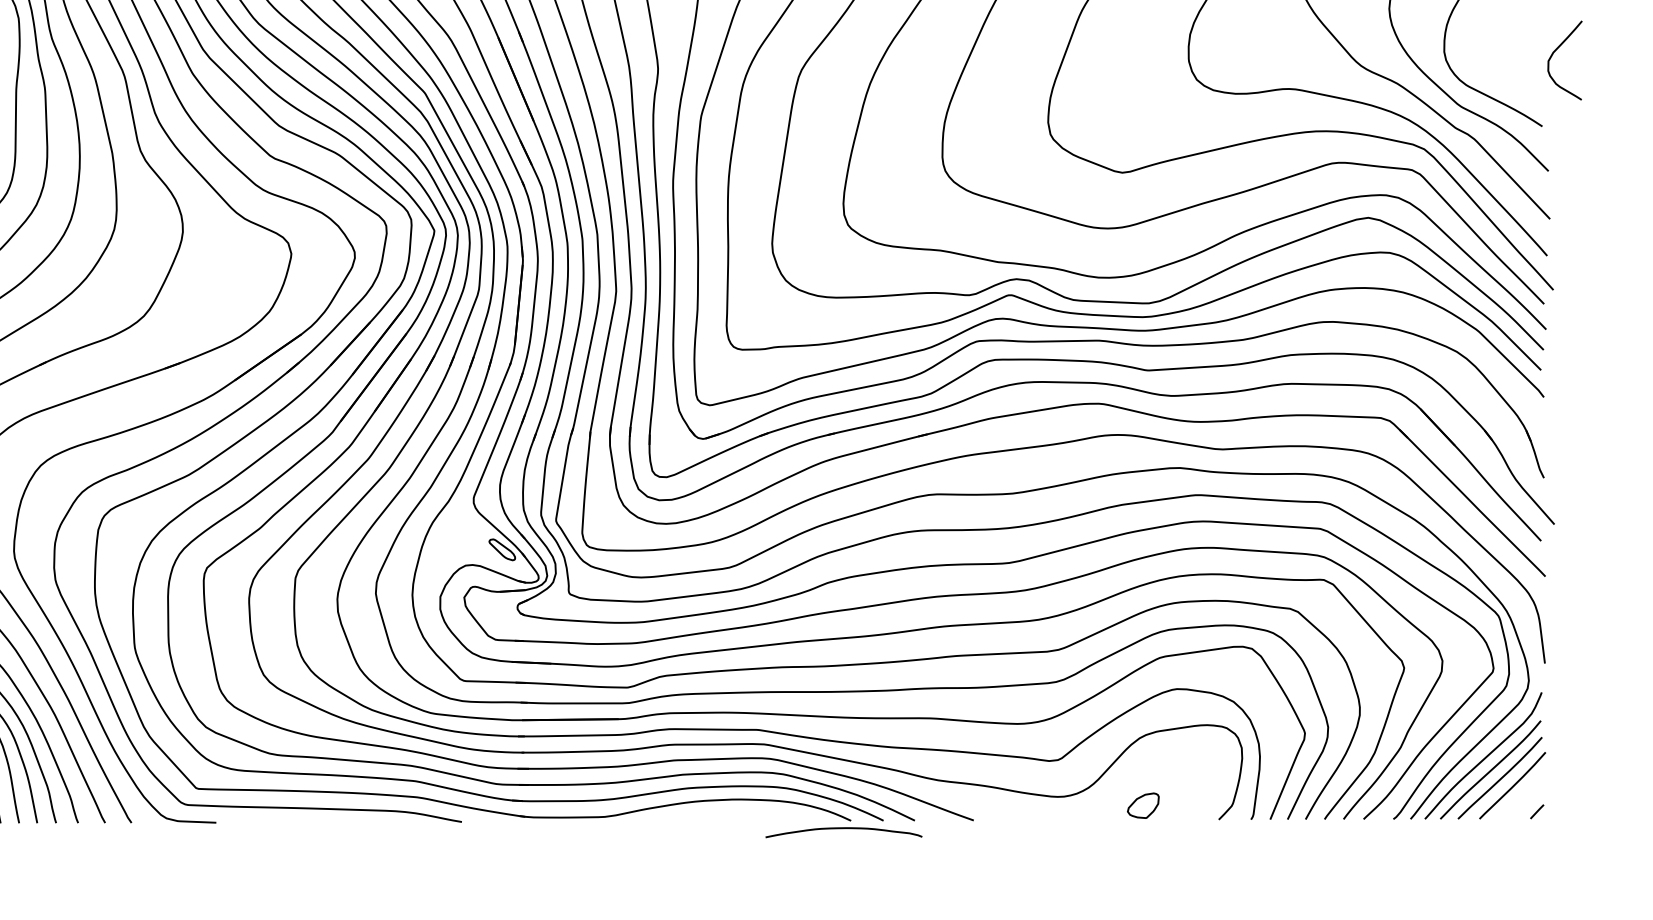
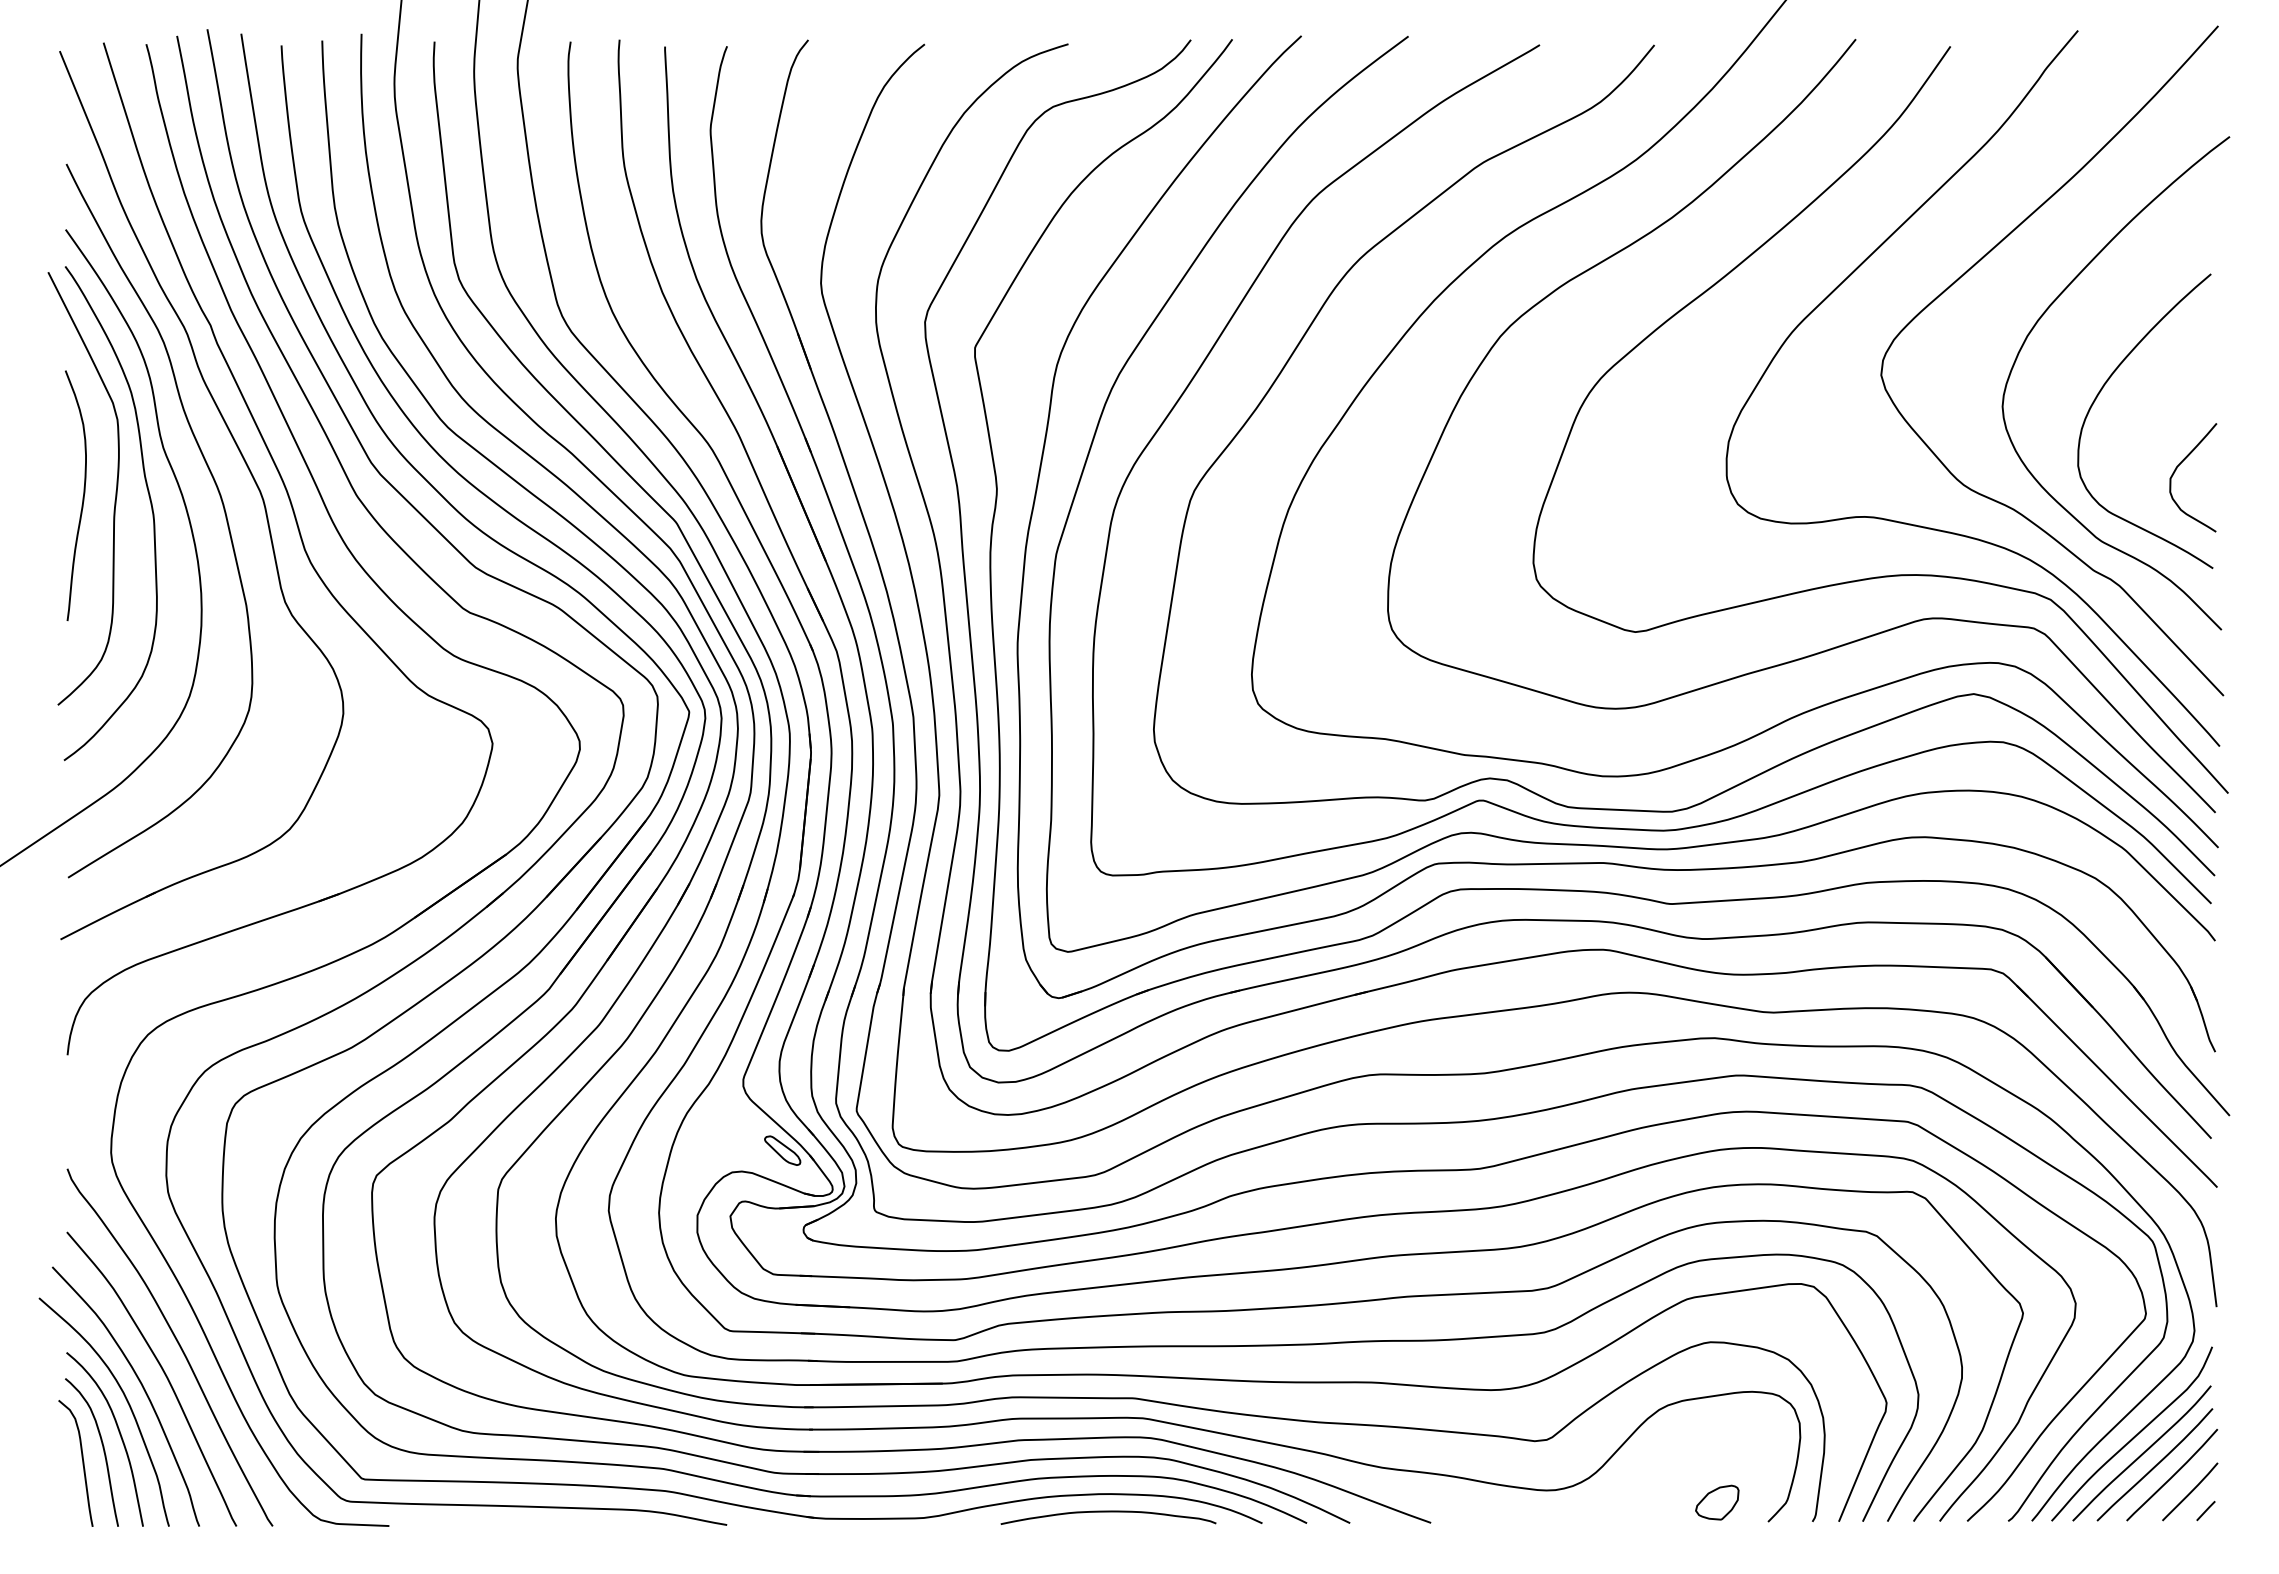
curve: (1553, 53) -> (2177, 468), moved
line: (1525, 797) -> (2190, 1491), added
part: (1143, 805) -> (1717, 1502), moved
curve: (843, 828) -> (1108, 1512), moved

